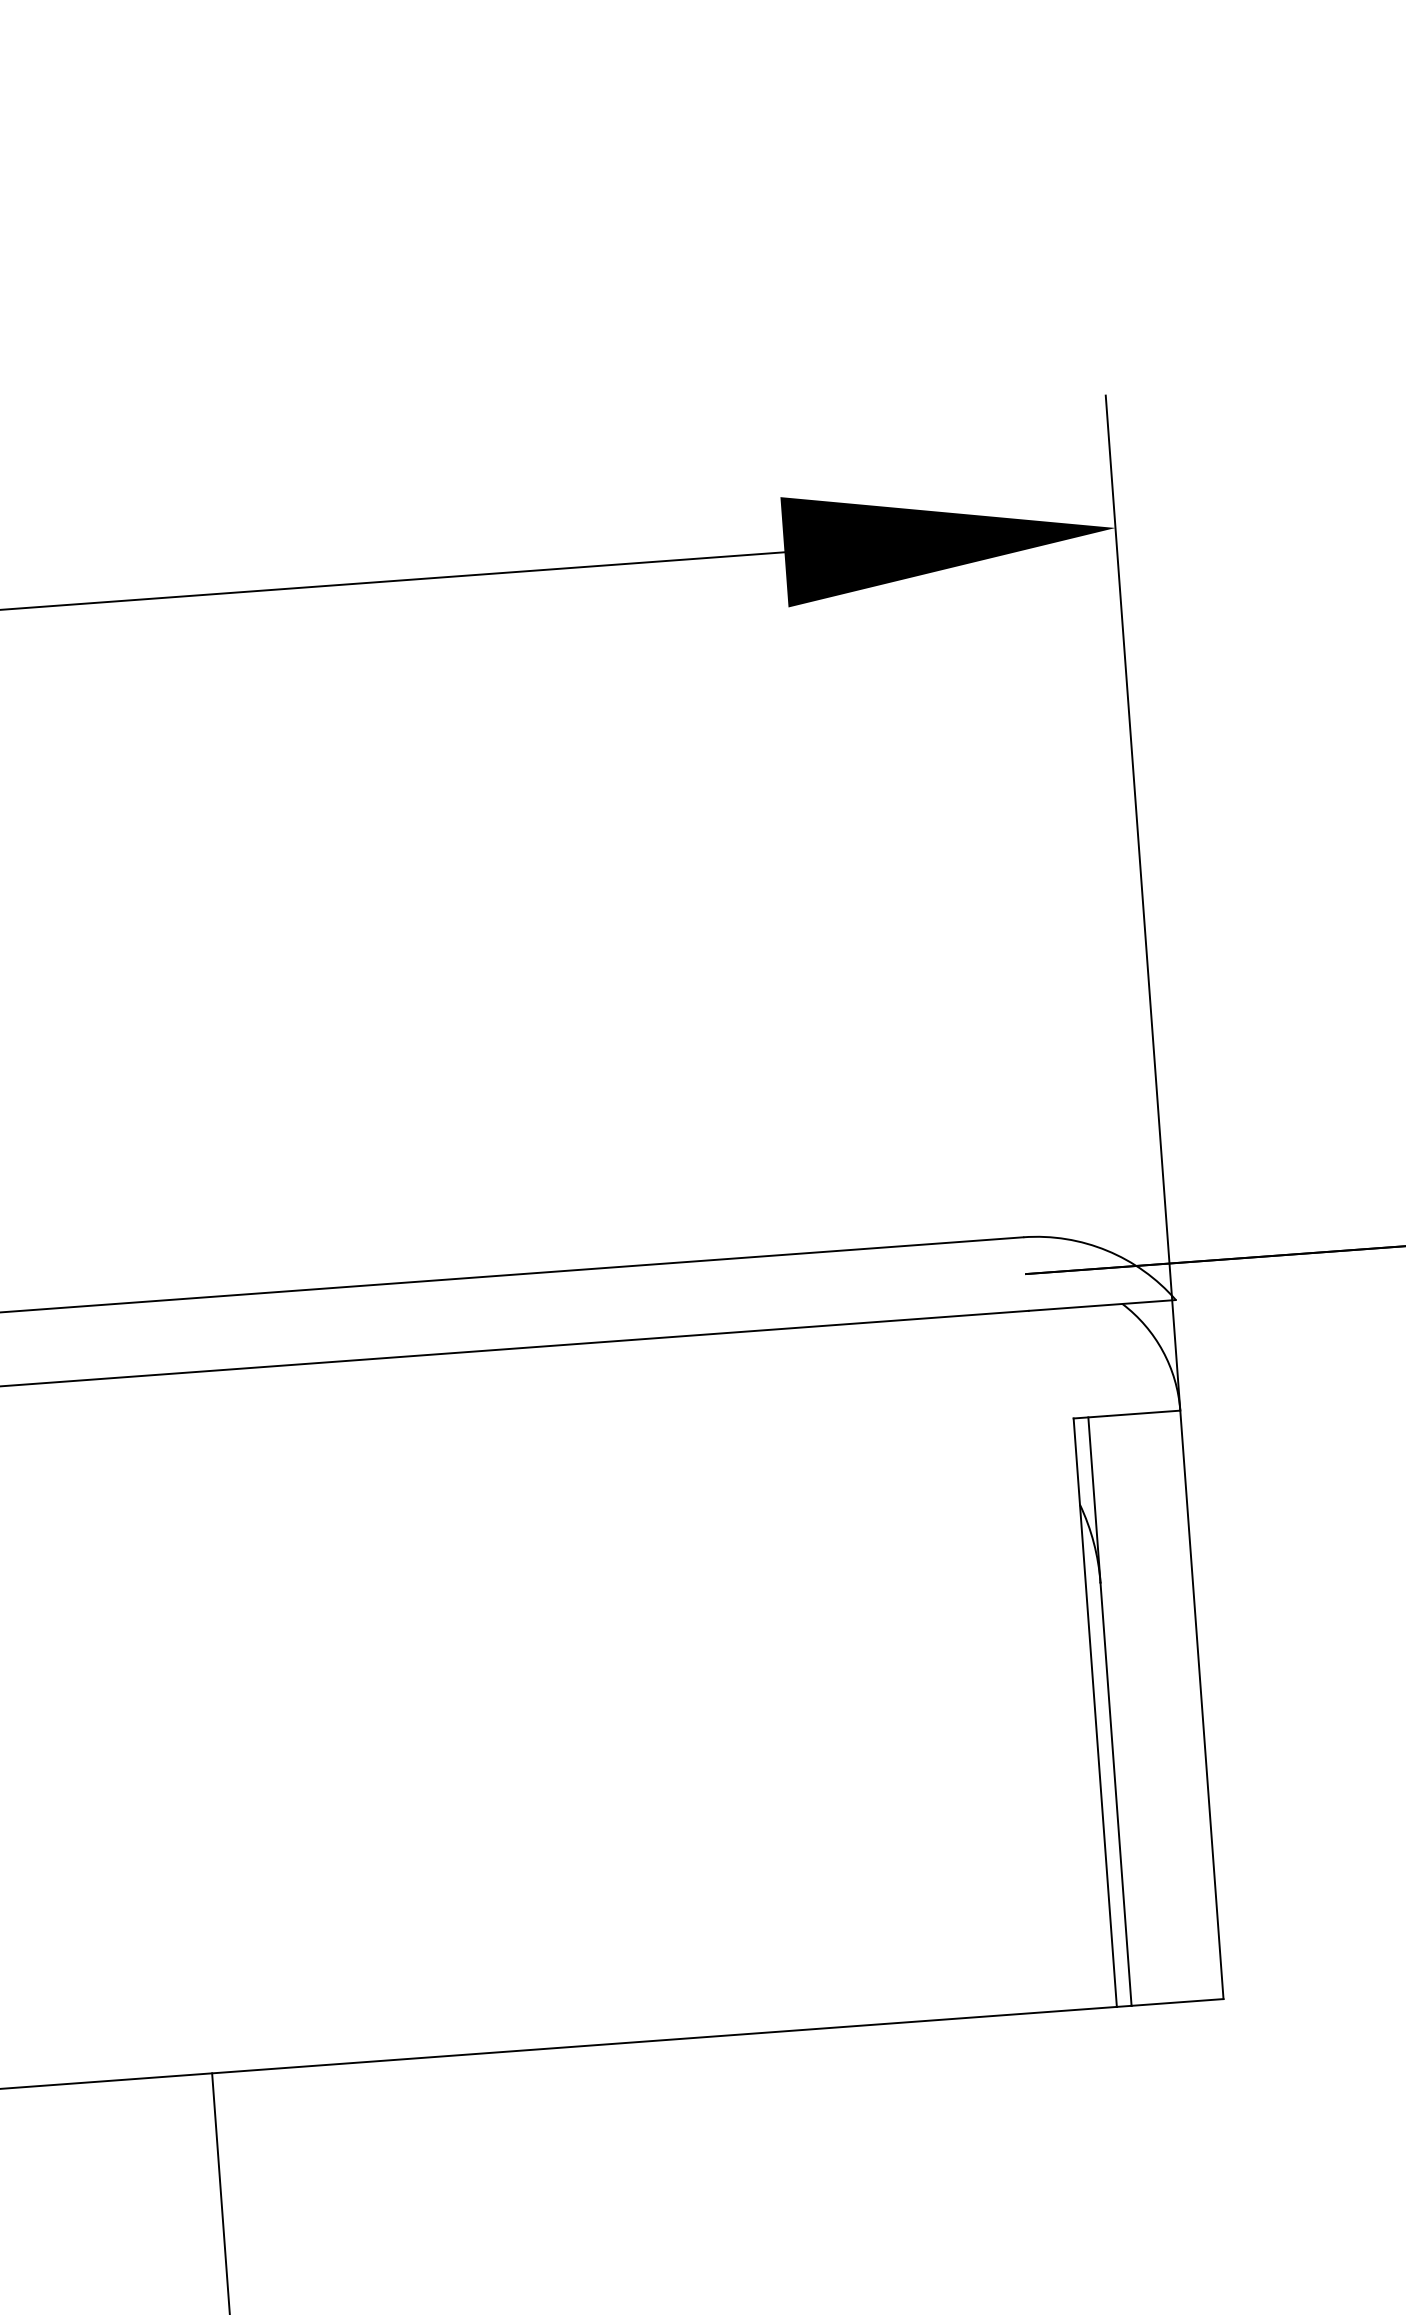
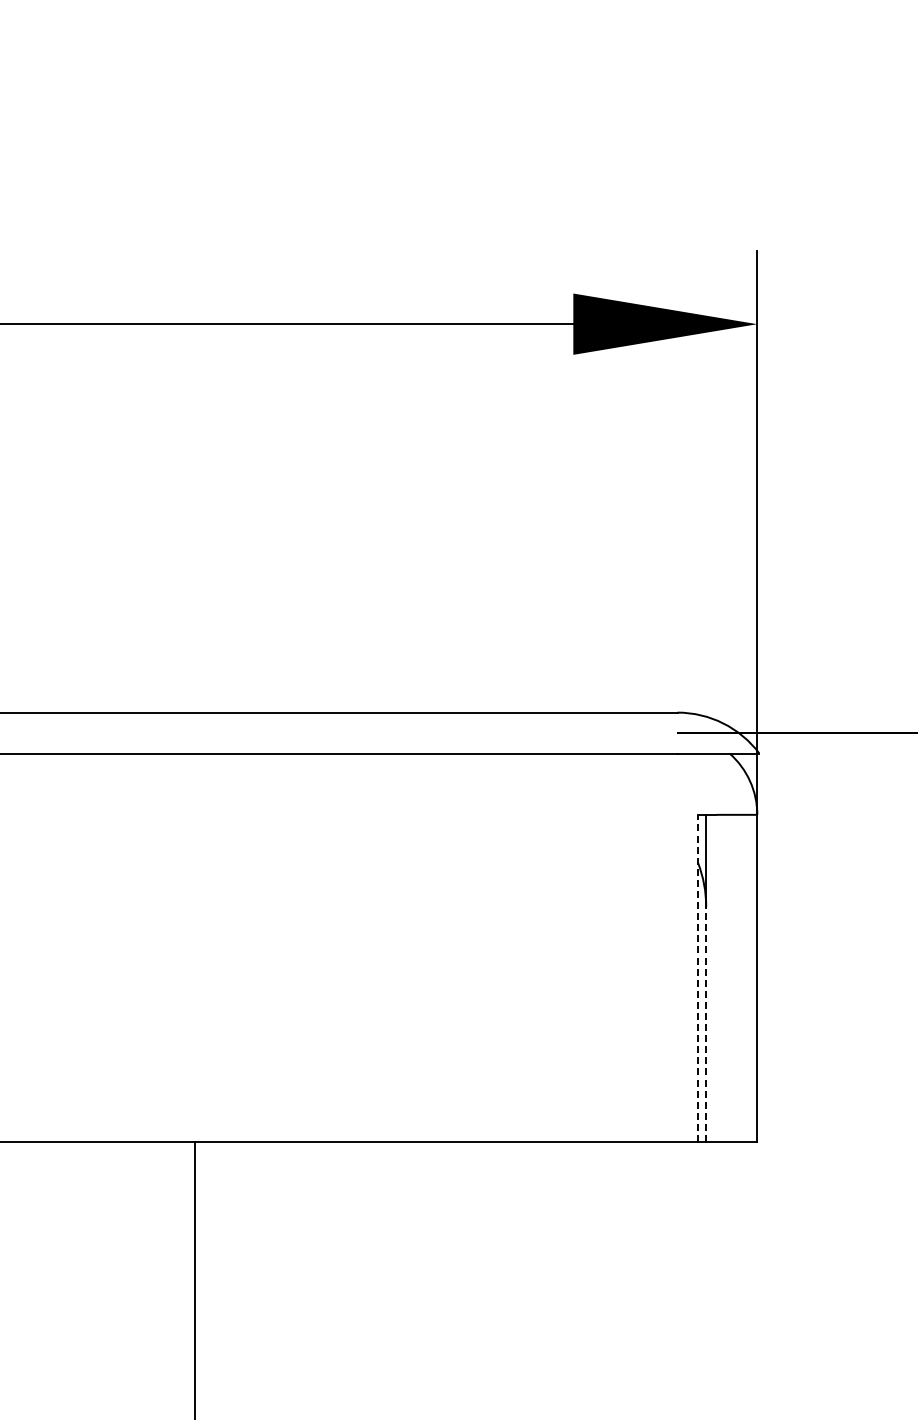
line: (1096, 1712) -> (698, 978), solid -> dashed
line: (1116, 1794) -> (706, 1024), solid -> dashed

